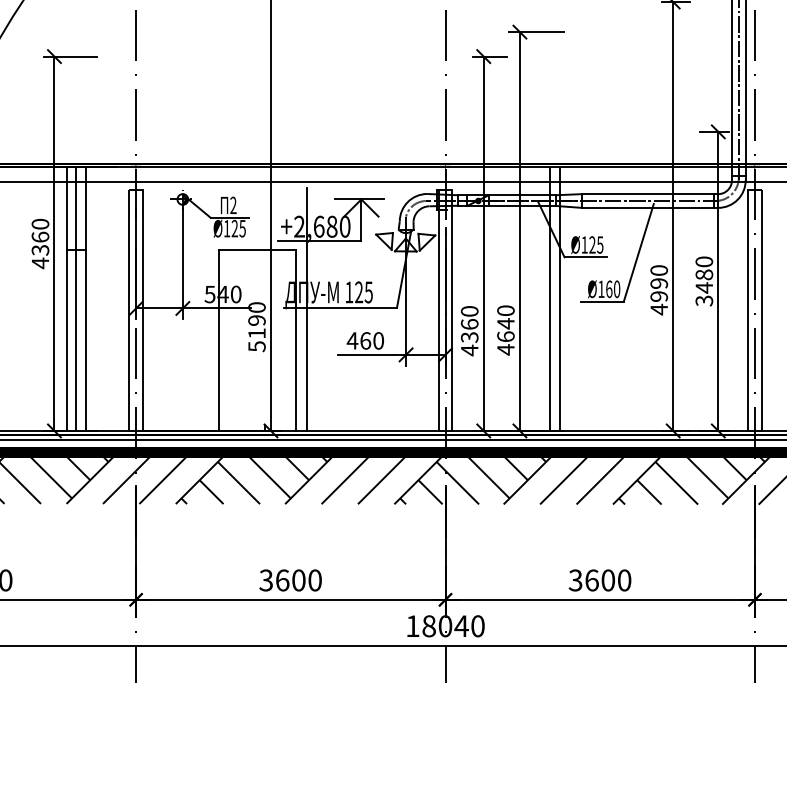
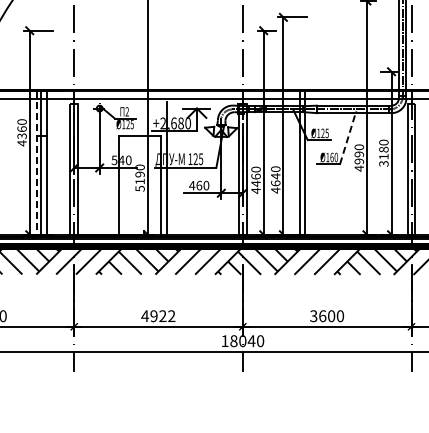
line: (639, 252) -> (348, 137), solid -> dashed
text: (703, 287) -> (383, 156), 3480 -> 3180
line: (66, 300) -> (36, 163), solid -> dashed
text: (468, 336) -> (255, 183), 4360 -> 4460
text: (290, 580) -> (158, 316), 3600 -> 4922

